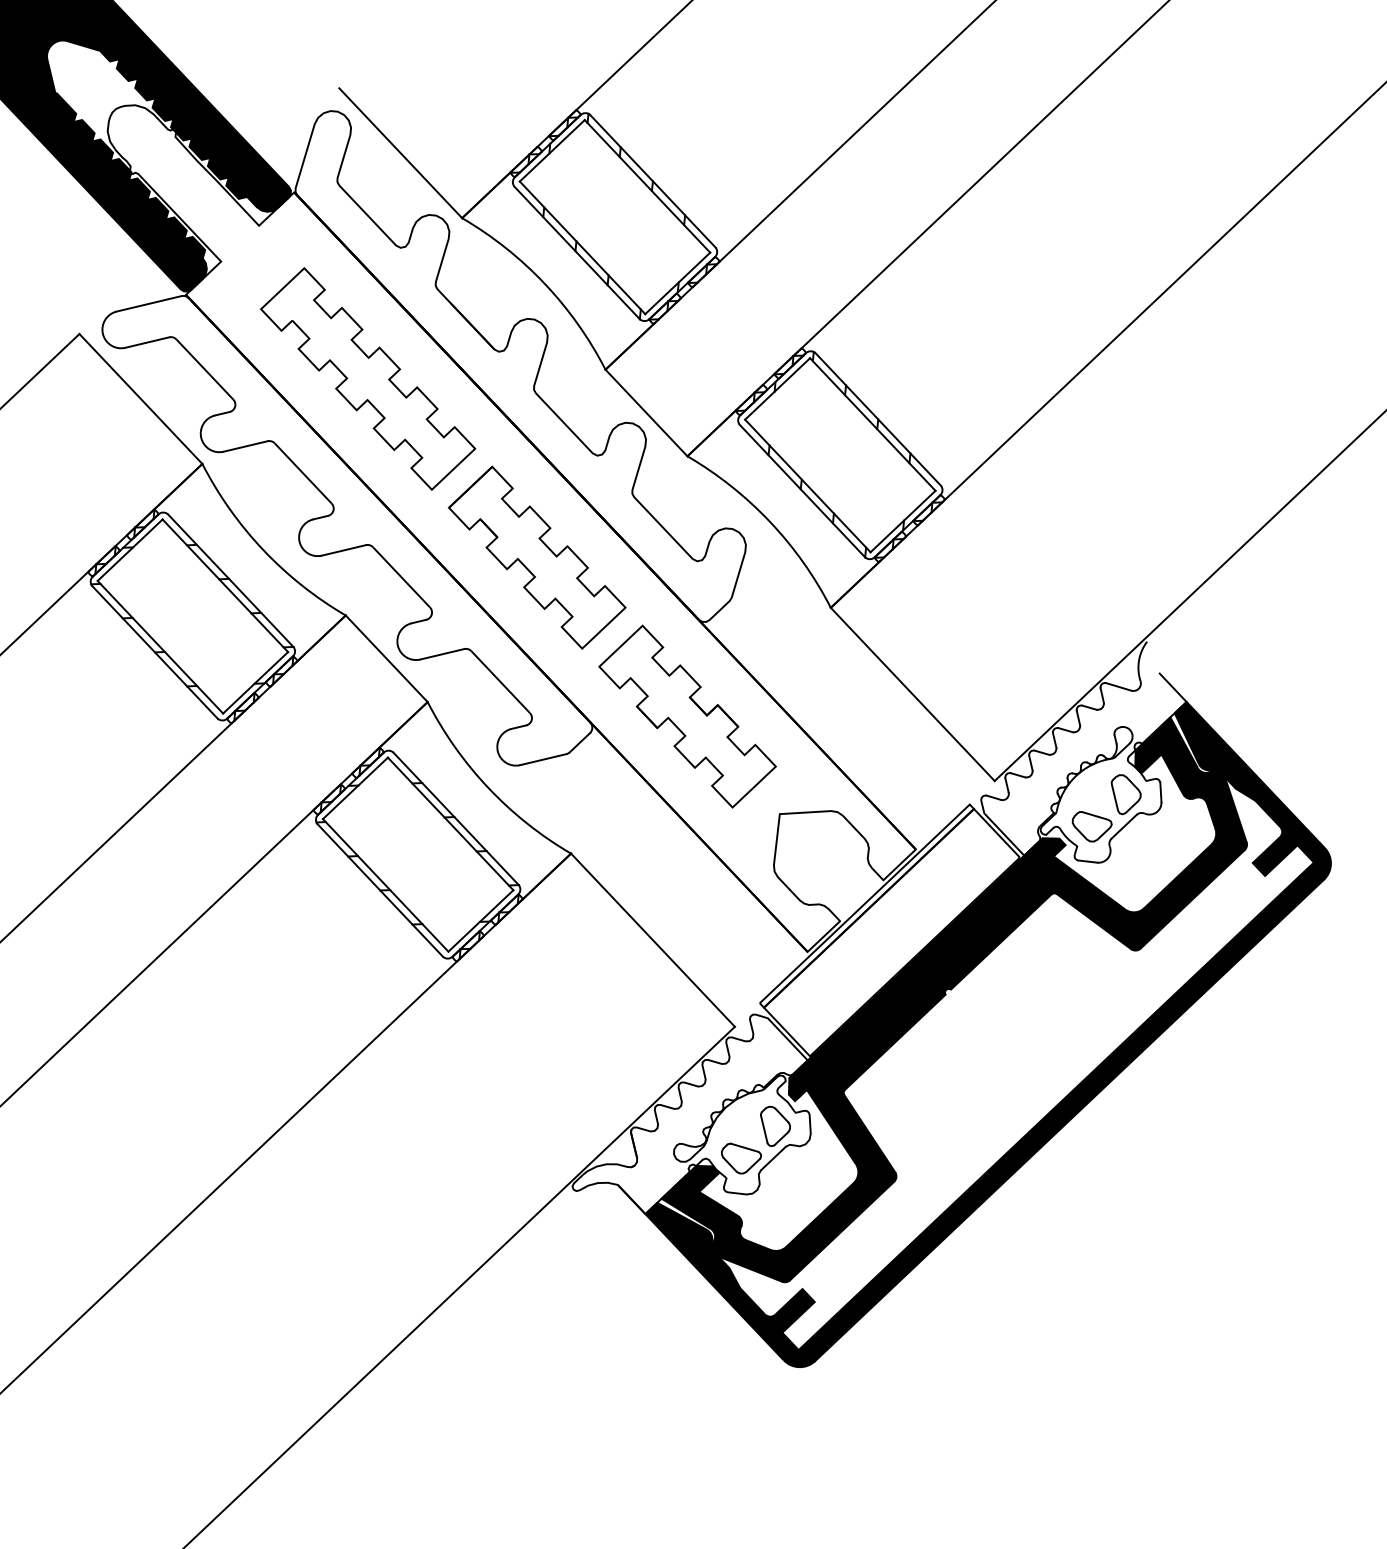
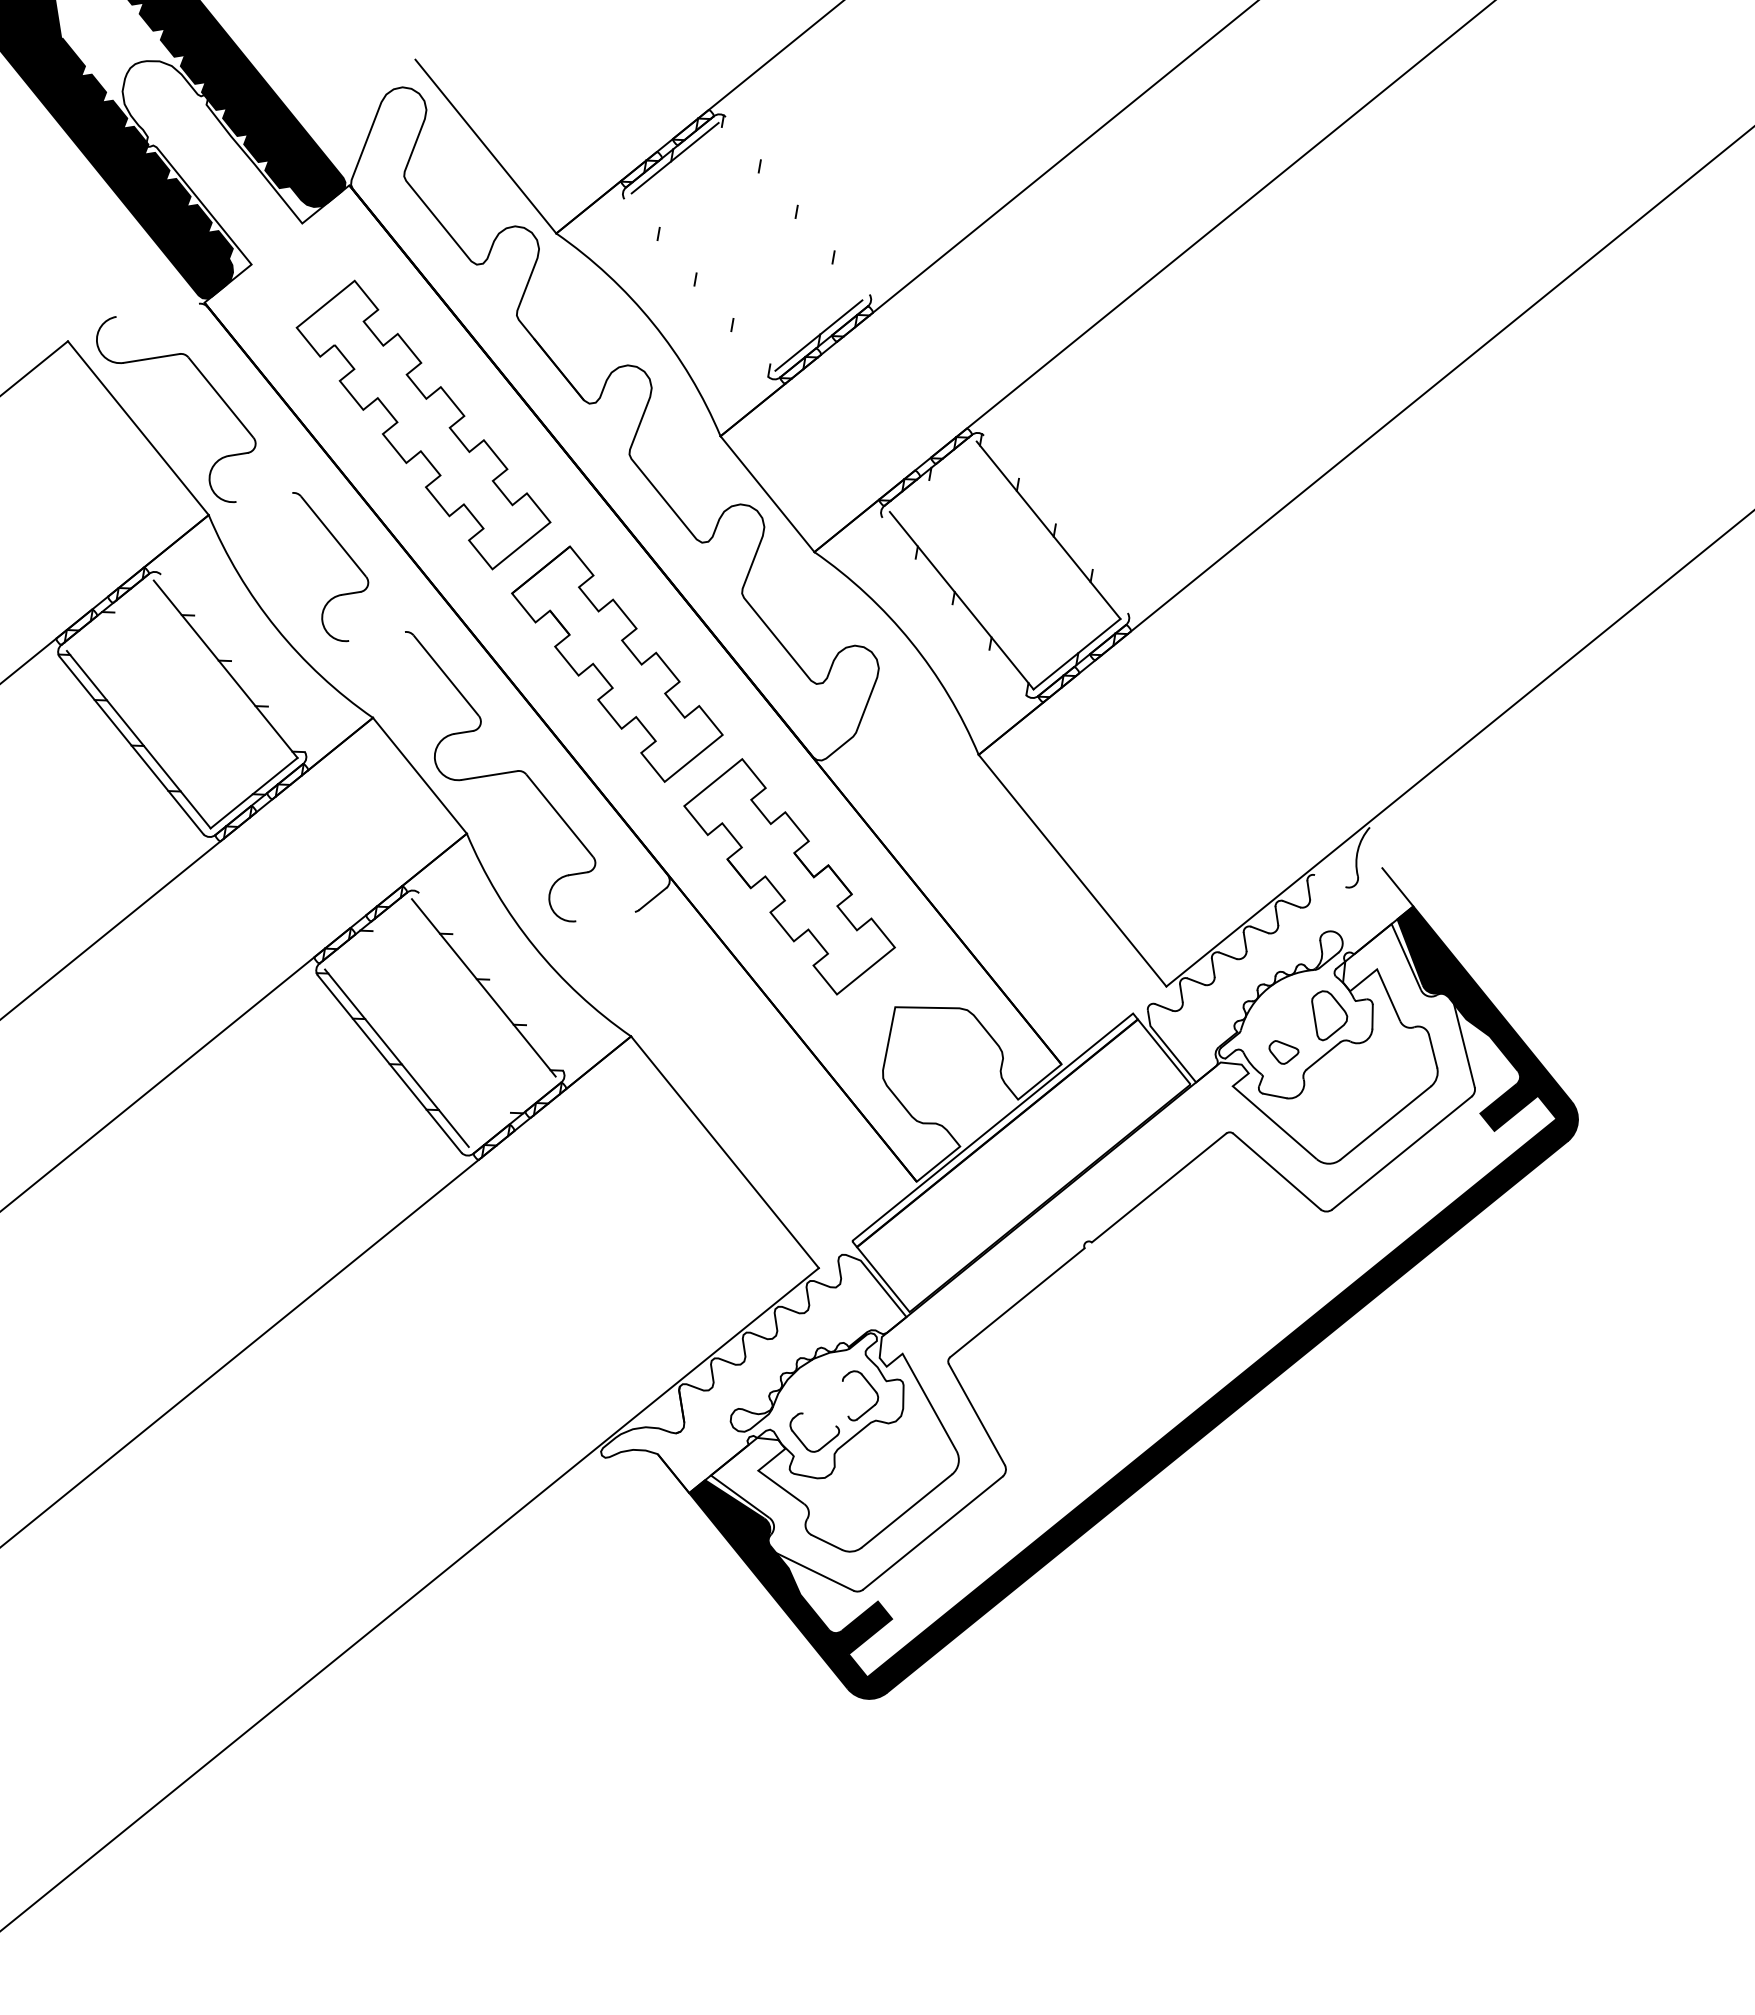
line: (652, 181) -> (797, 205), removed
line: (647, 186) -> (790, 211), removed
line: (582, 247) -> (703, 281), removed
line: (577, 252) -> (696, 287), removed
line: (148, 303) -> (157, 309), removed
line: (776, 388) -> (932, 476), removed
line: (877, 419) -> (1055, 524), removed
line: (245, 446) -> (264, 497), removed
line: (802, 491) -> (954, 606), removed
line: (129, 550) -> (109, 615), removed
line: (343, 550) -> (376, 636), removed
line: (230, 580) -> (232, 663), removed
line: (1118, 687) -> (1329, 881), removed
line: (543, 759) -> (605, 916), removed
line: (355, 788) -> (368, 934), removed
line: (455, 818) -> (490, 981), removed
part: (1092, 826) -> (1283, 1052), size x0.6
line: (480, 920) -> (511, 1111), removed
fill: (953, 1001) -> (1093, 1257), removed
line: (764, 1129) -> (845, 1398), removed
line: (744, 1147) -> (819, 1419), removed

